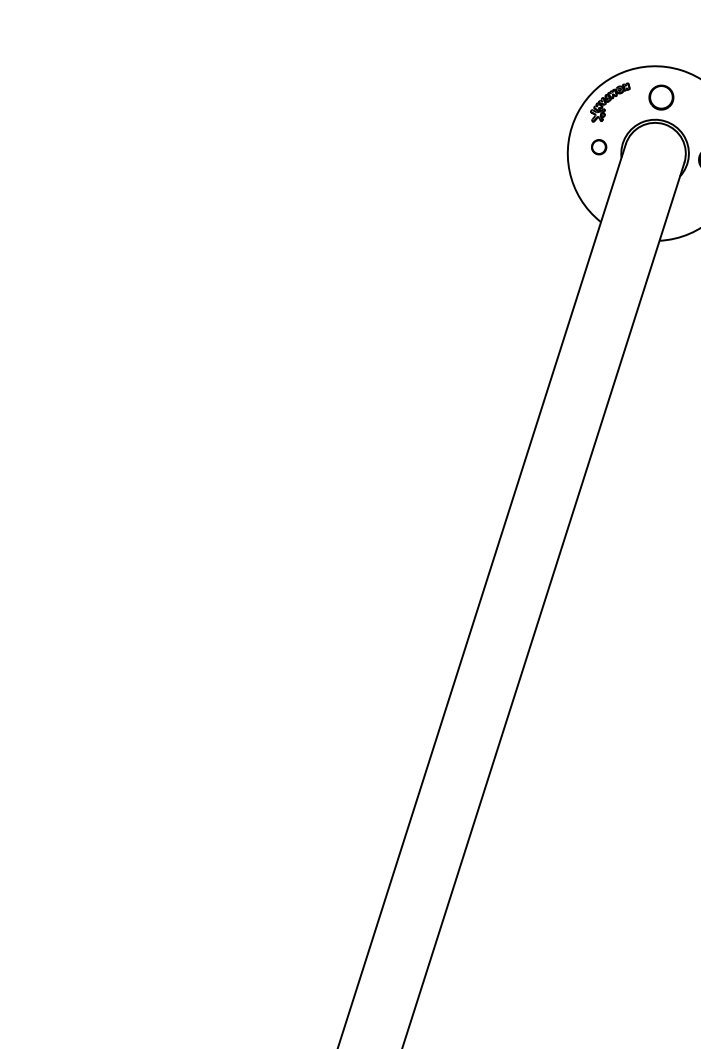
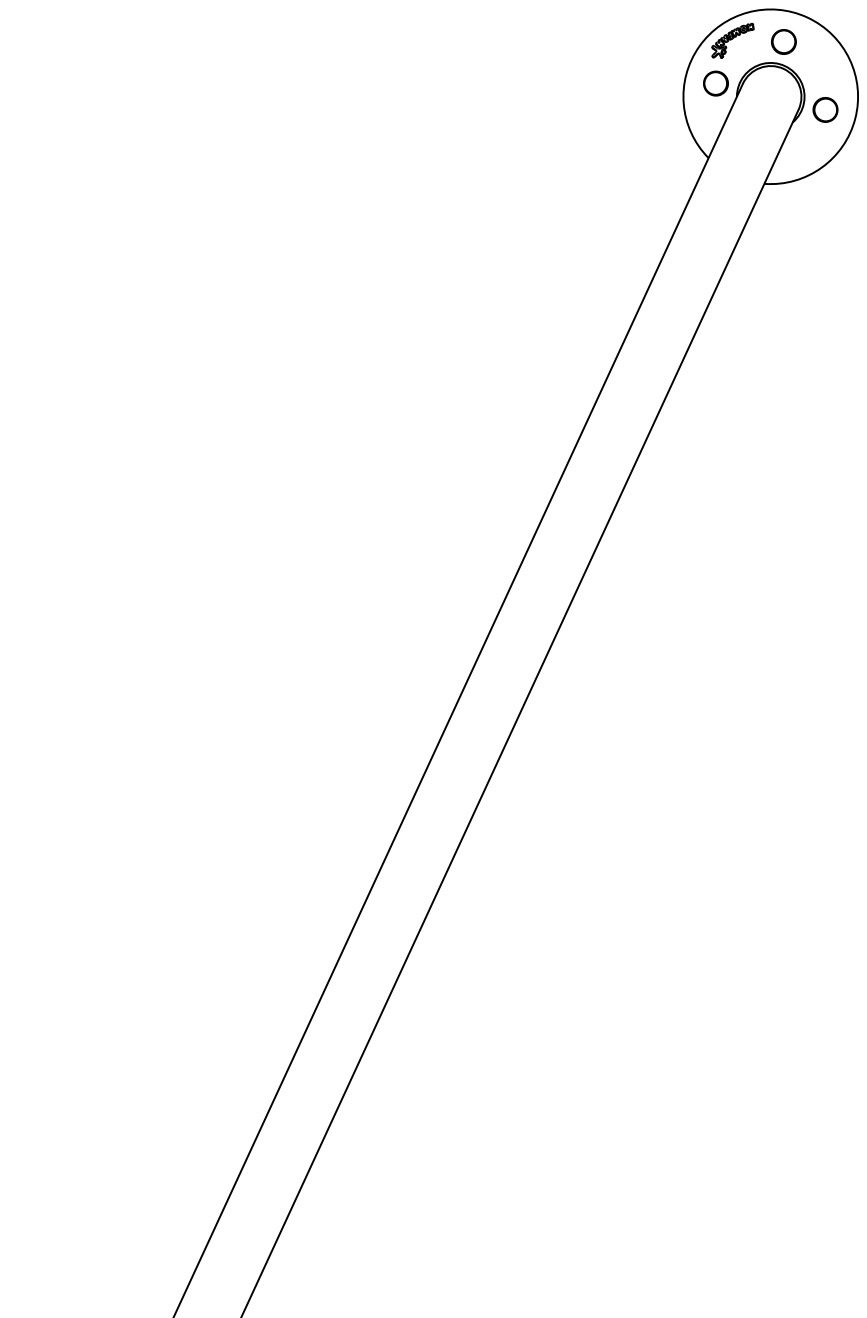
part: (598, 147) -> (715, 83), size x1.67

